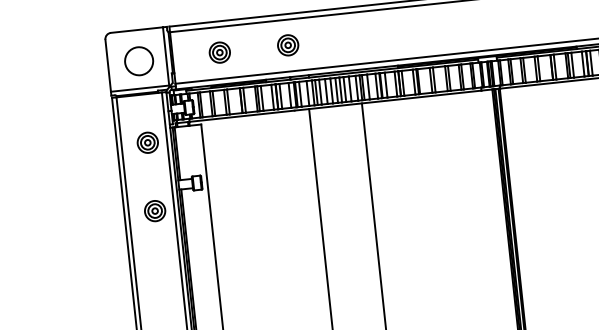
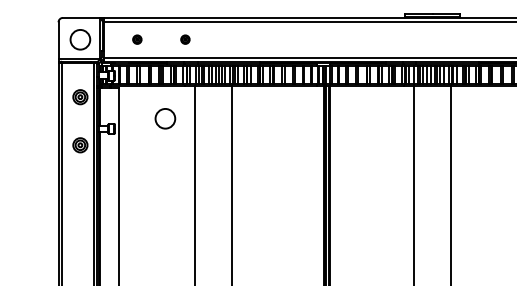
part: (288, 44) -> (185, 39), size x0.6
part: (220, 52) -> (137, 39), size x0.6
circle: (271, 160) -> (165, 118), added

